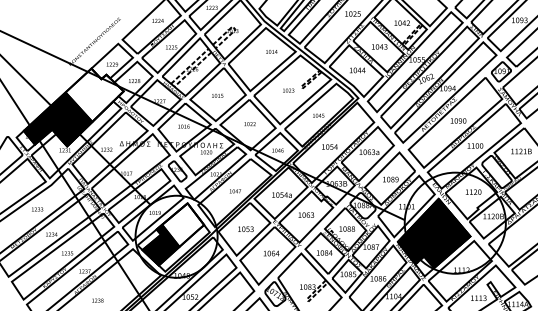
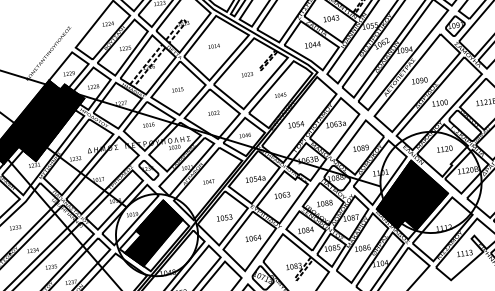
text: (271, 51) -> (213, 45), moved
fill: (94, 94) -> (55, 105), added
fill: (183, 224) -> (162, 222), added

